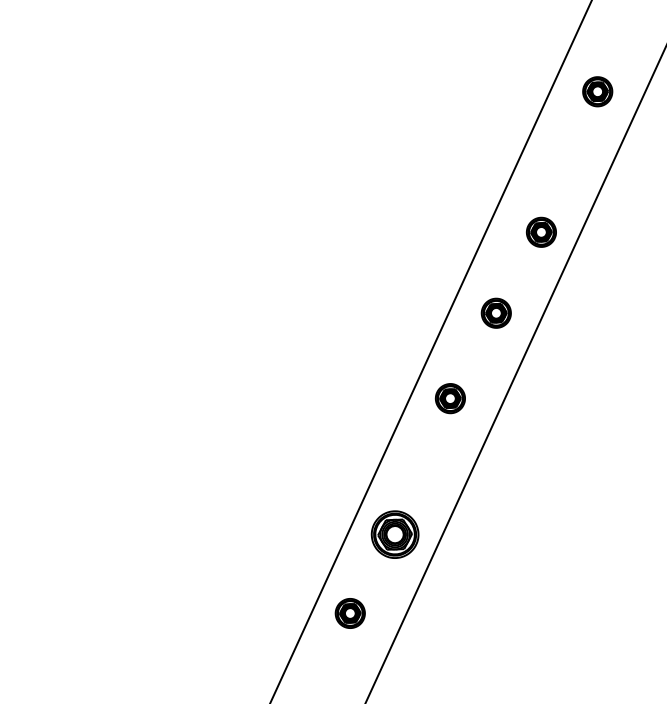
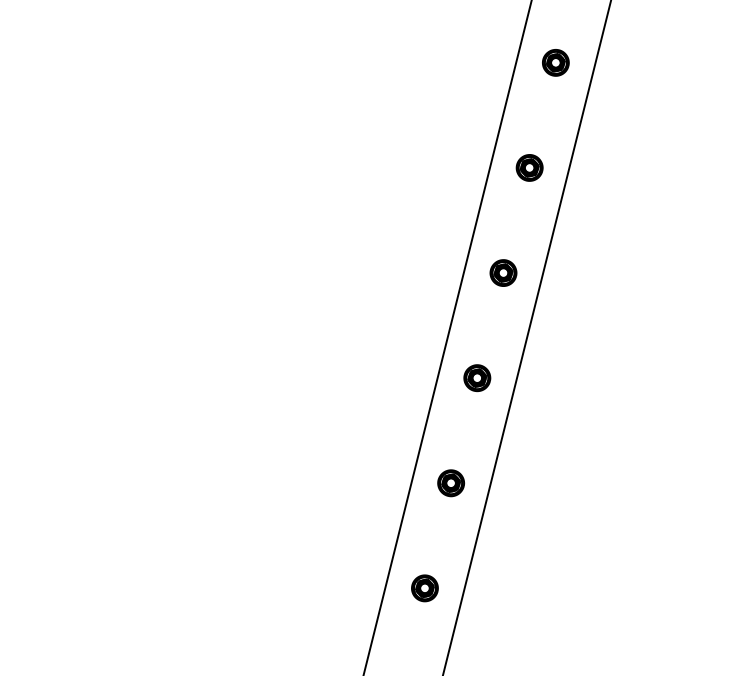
part: (541, 231) -> (529, 167), moved
part: (450, 399) -> (477, 378), moved
part: (394, 534) -> (450, 483), size x0.62
part: (349, 613) -> (424, 588), moved

